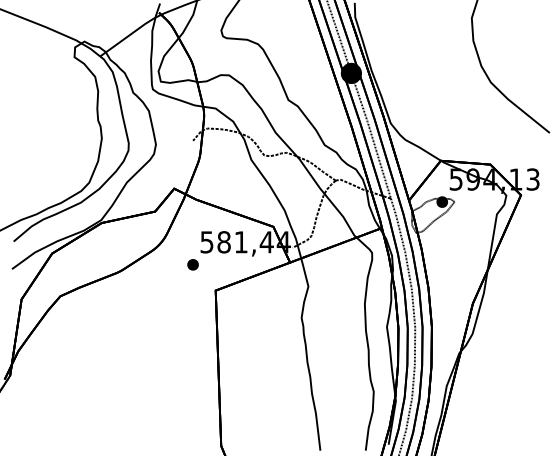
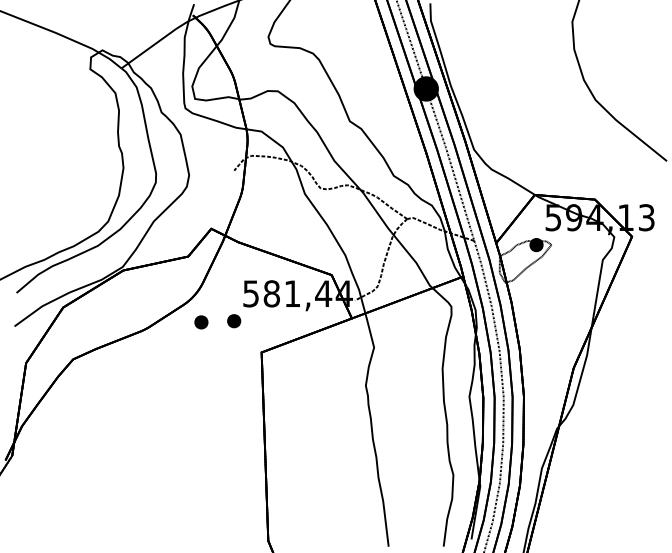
part: (165, 265) -> (200, 321), added

